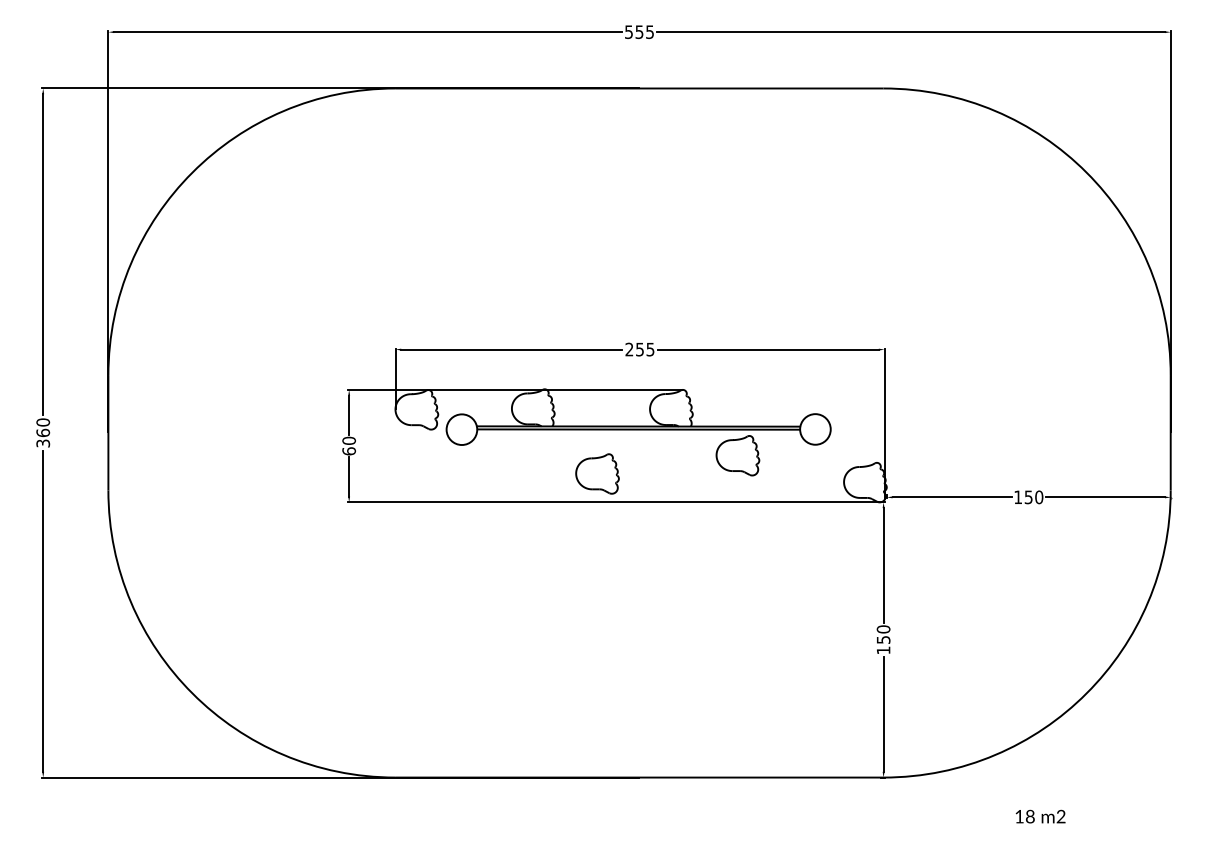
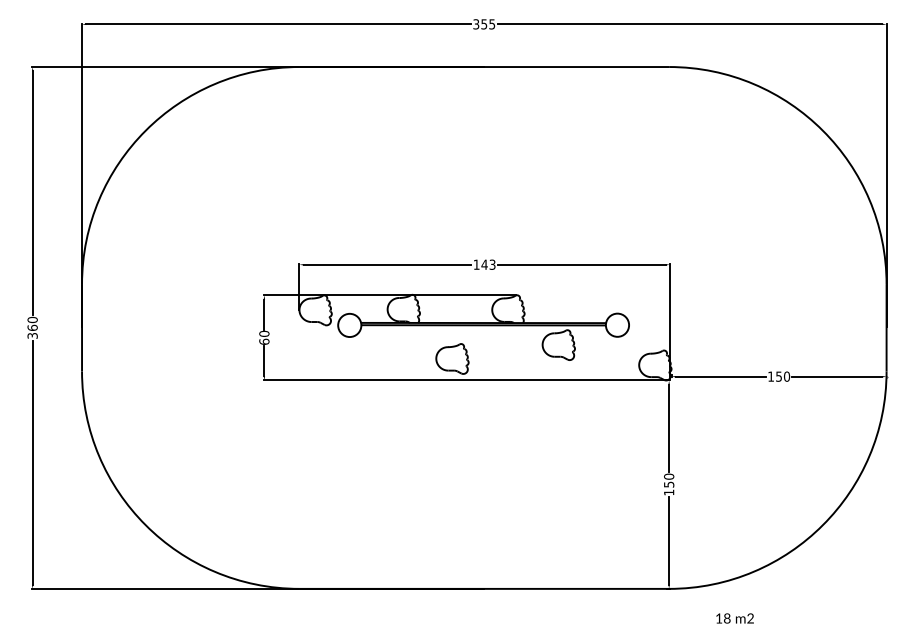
text: (629, 31) -> (476, 23), 555 -> 355
text: (639, 349) -> (484, 264), 255 -> 143
text: (1039, 816) -> (734, 618), moved

